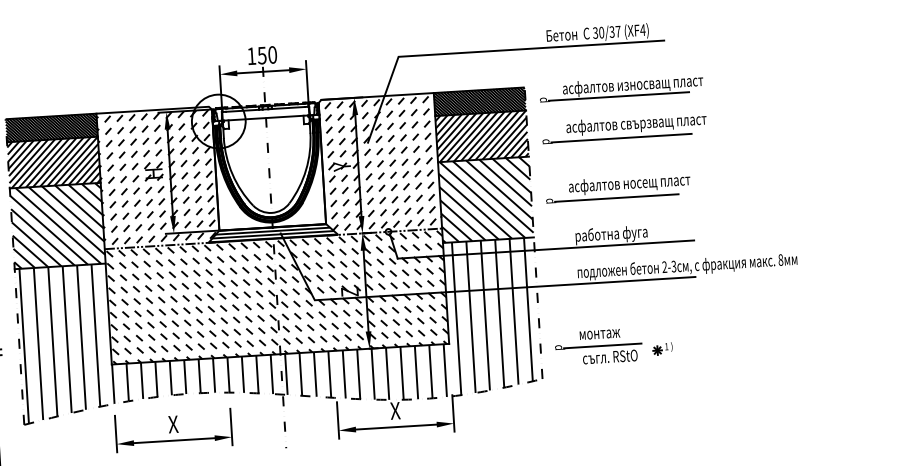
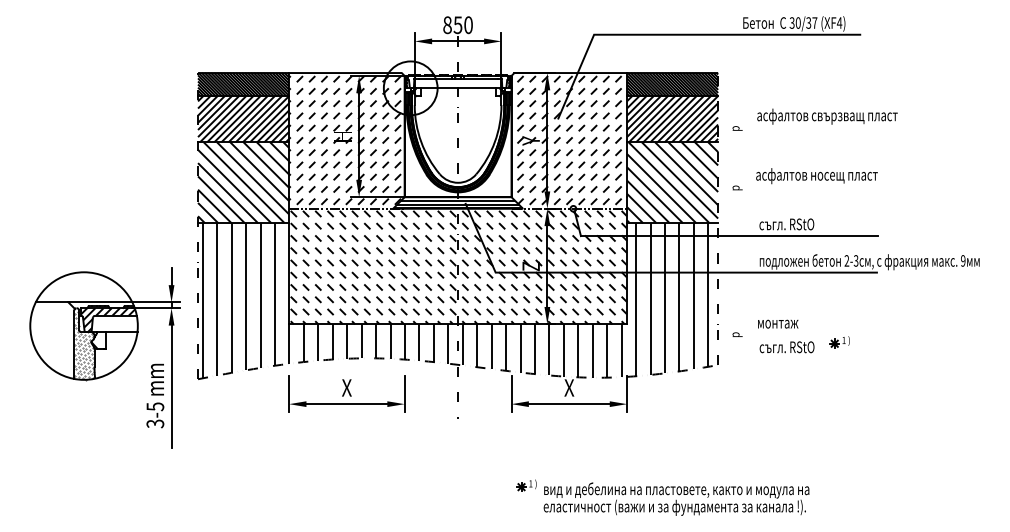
text: (251, 56) -> (447, 25), 150 -> 850
part: (621, 88) -> (814, 79), removed
line: (621, 138) -> (811, 129), removed
line: (617, 198) -> (803, 189), removed
text: (611, 234) -> (795, 225), работна фуга -> съгл. RStO
text: (781, 259) -> (963, 260), 8 -> 9
line: (602, 345) -> (780, 335), removed

